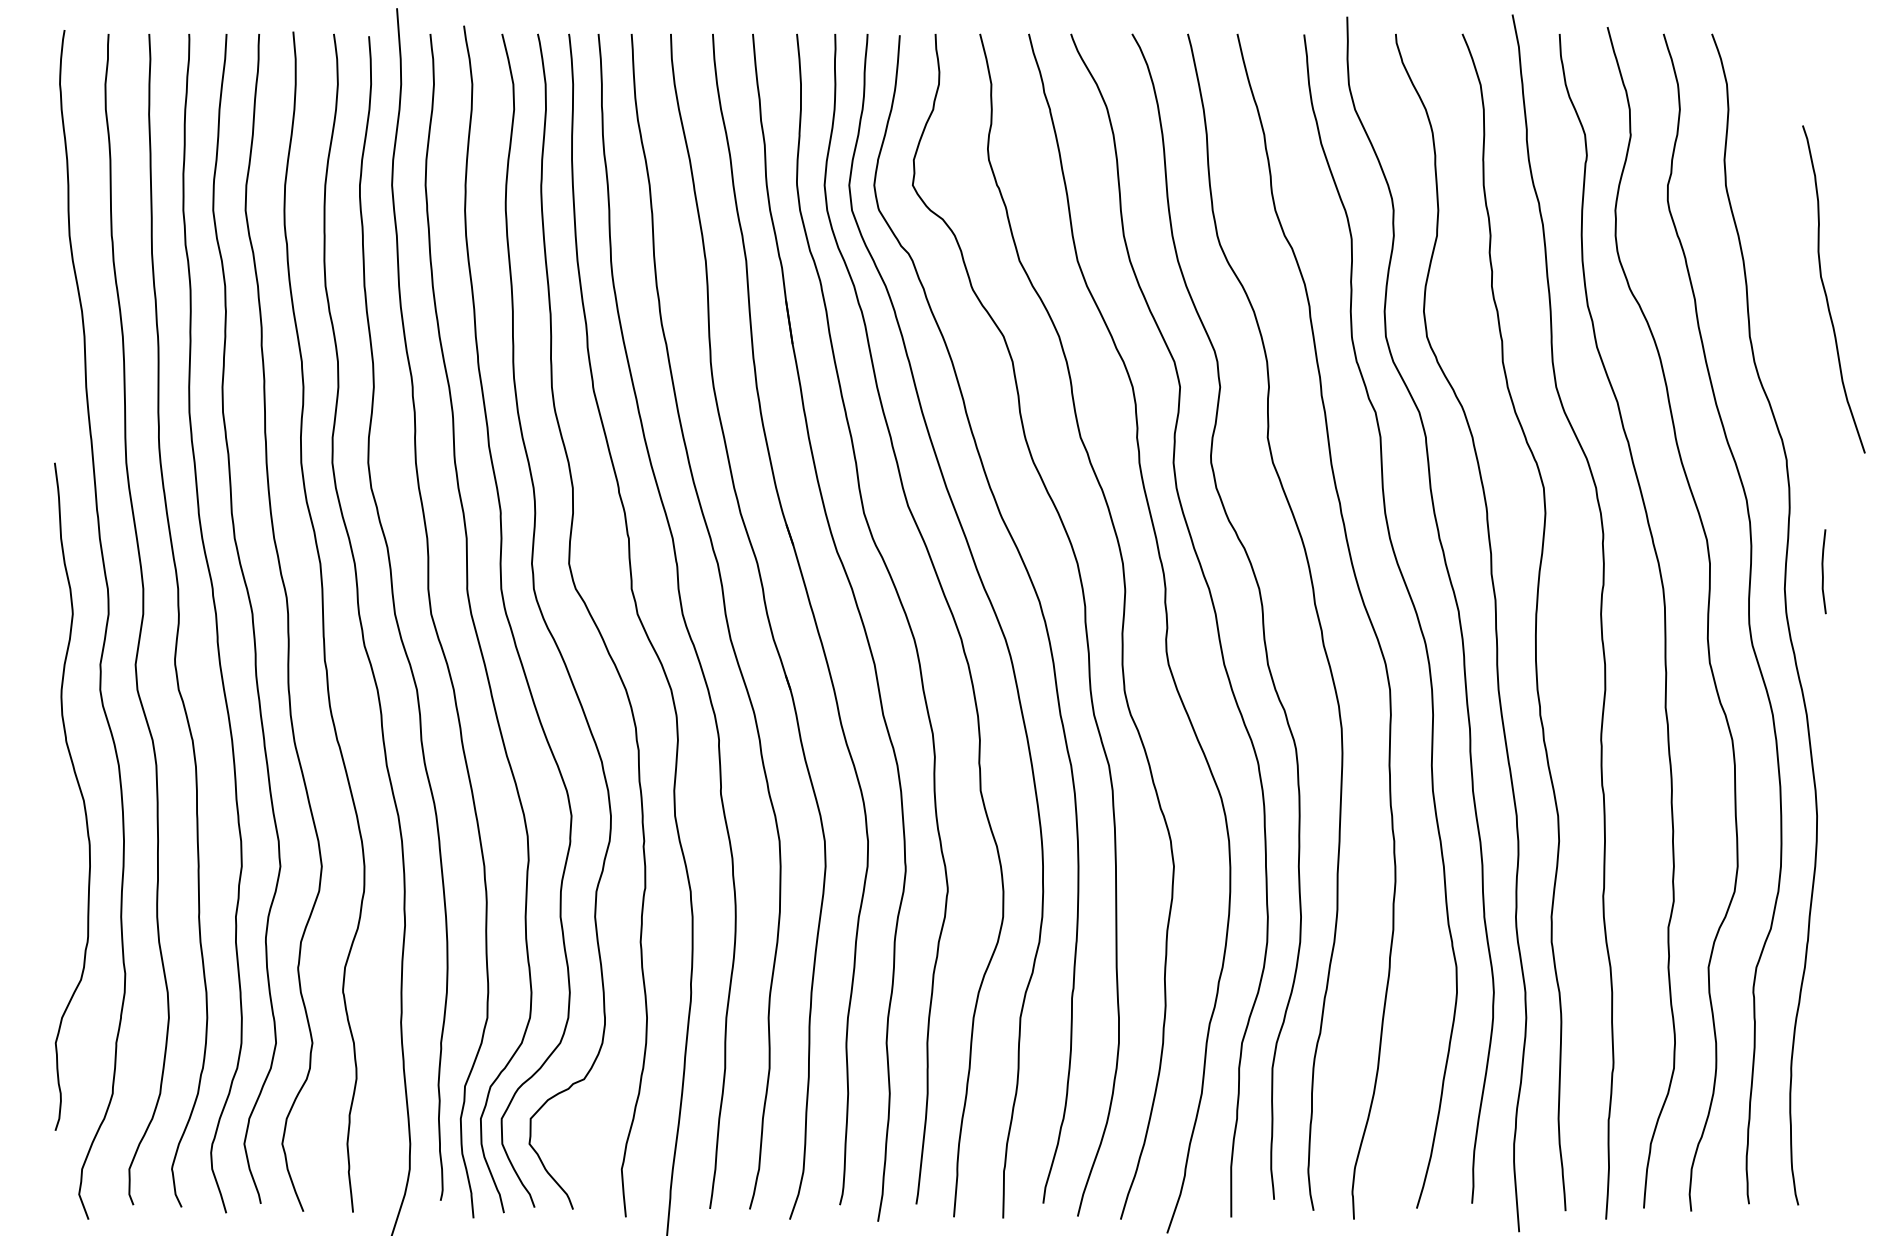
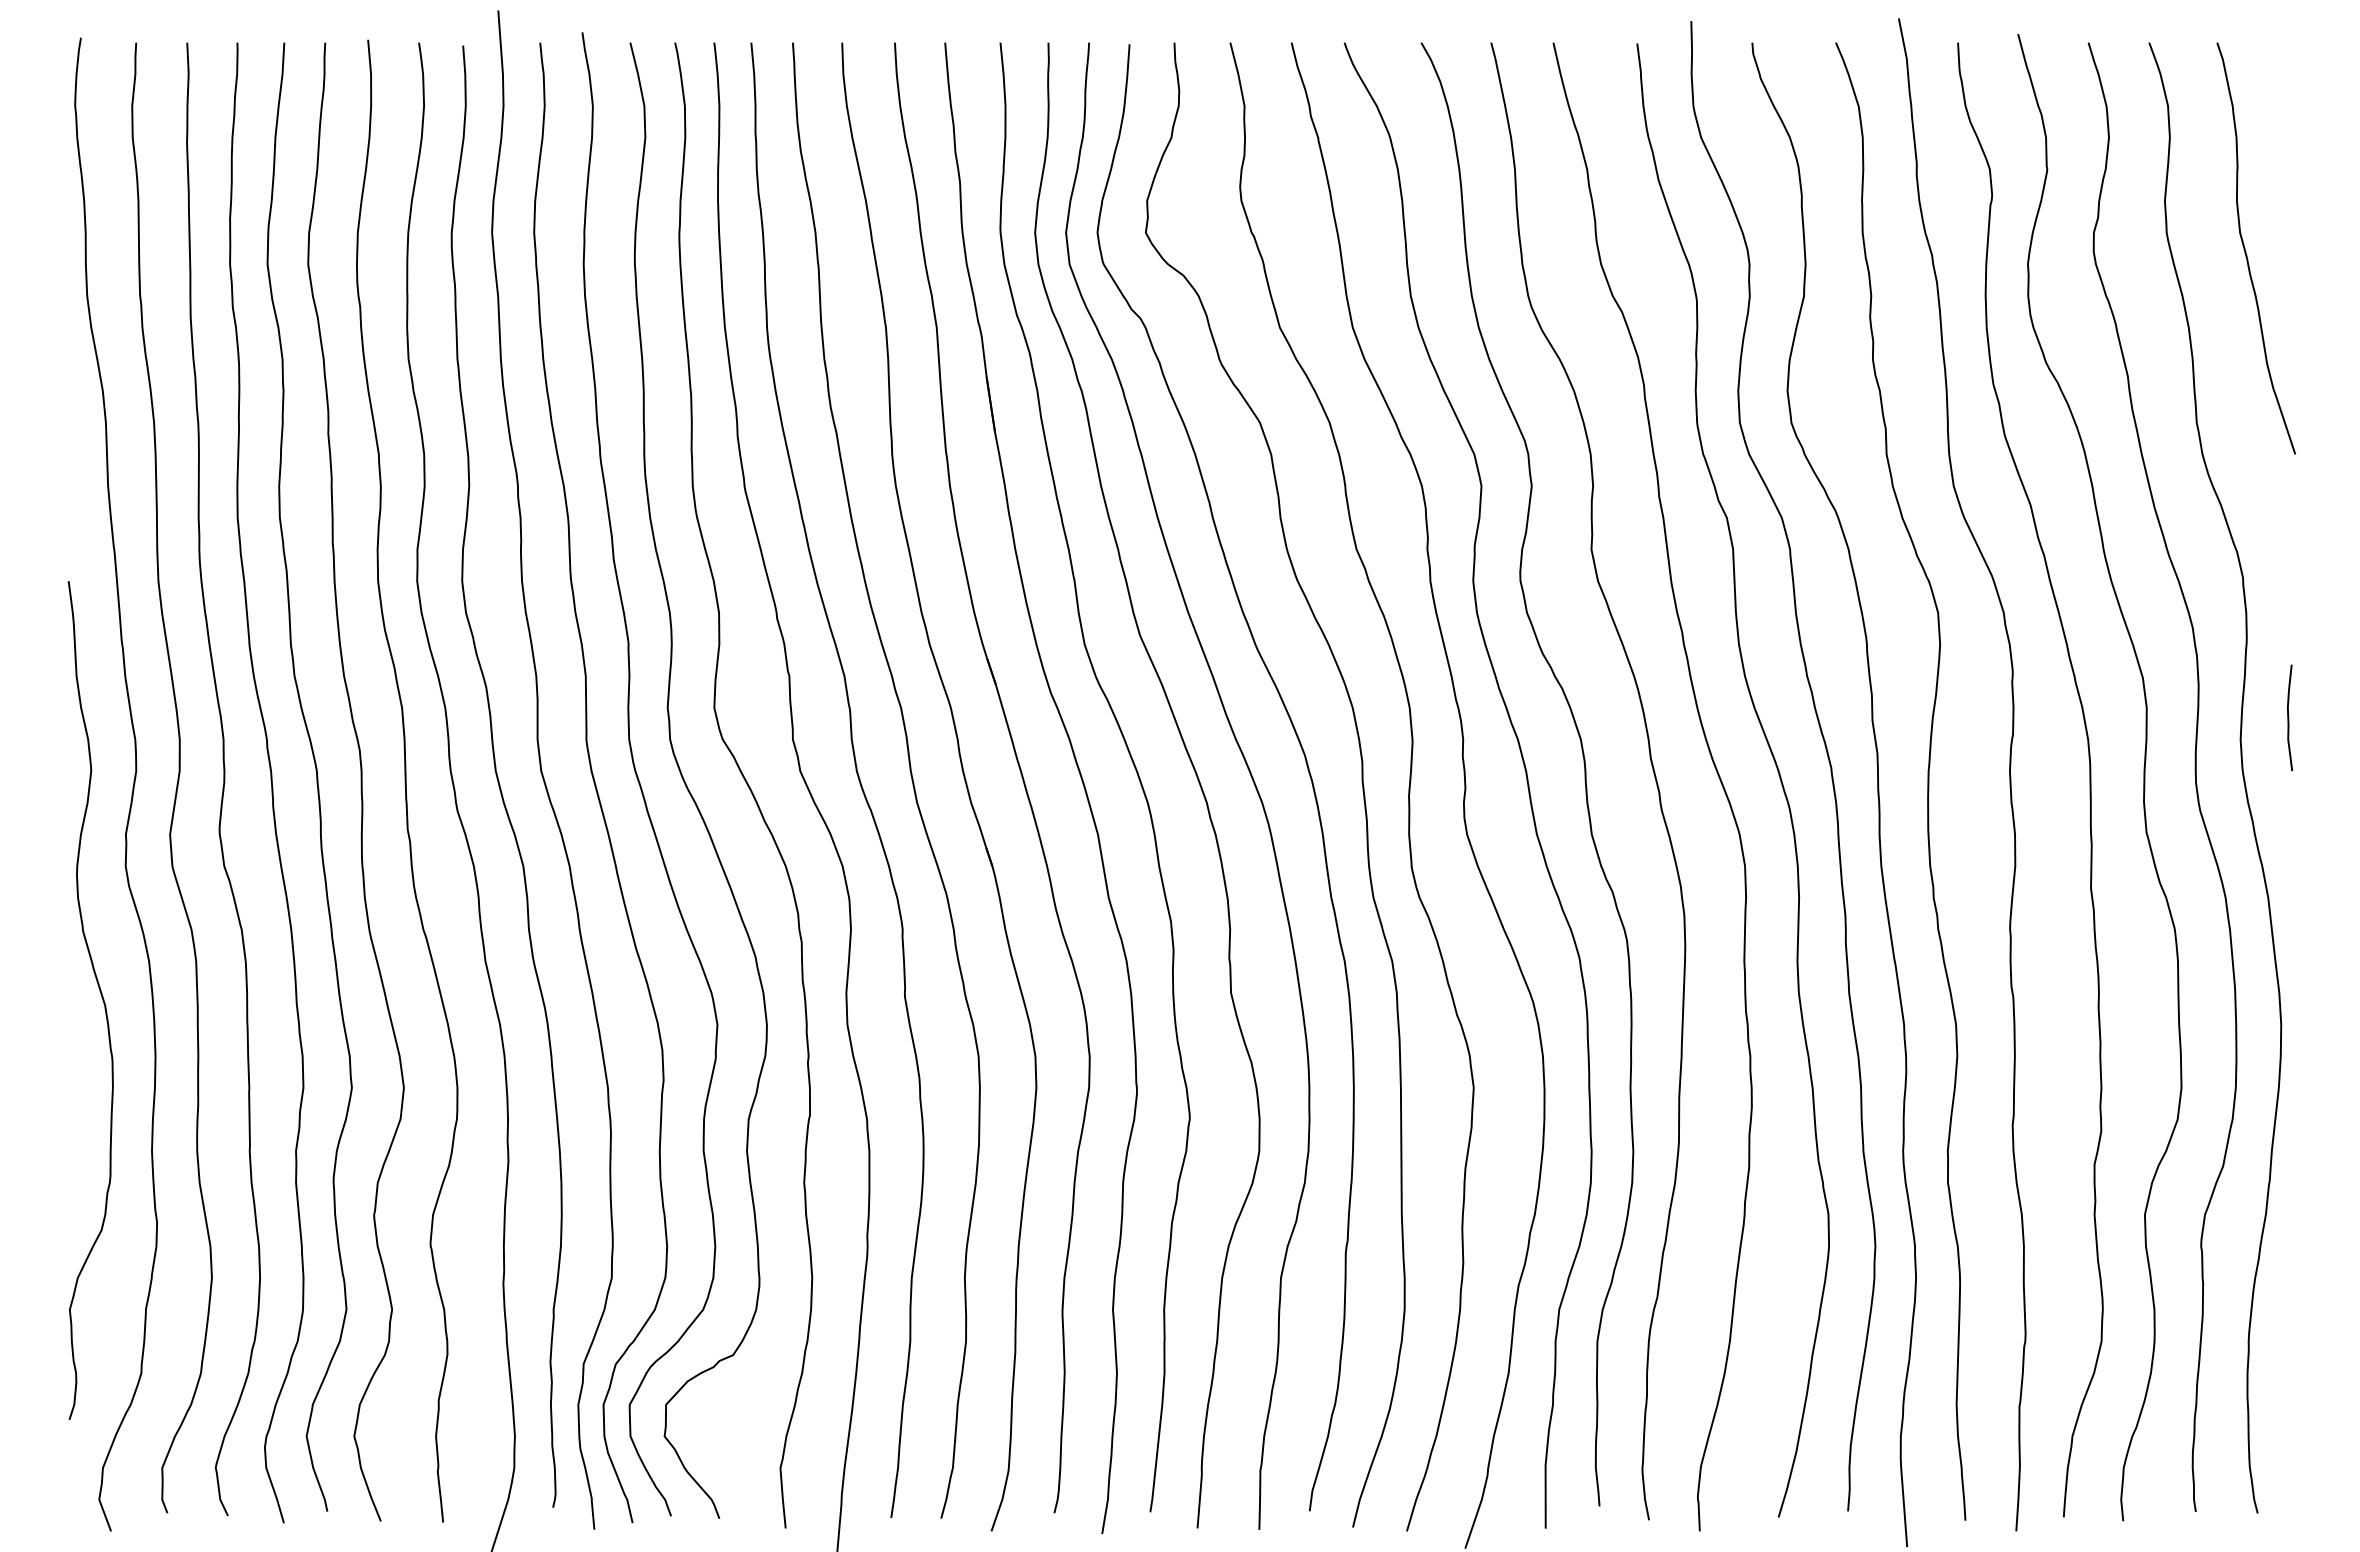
curve: (1826, 291) -> (2246, 251), moved

